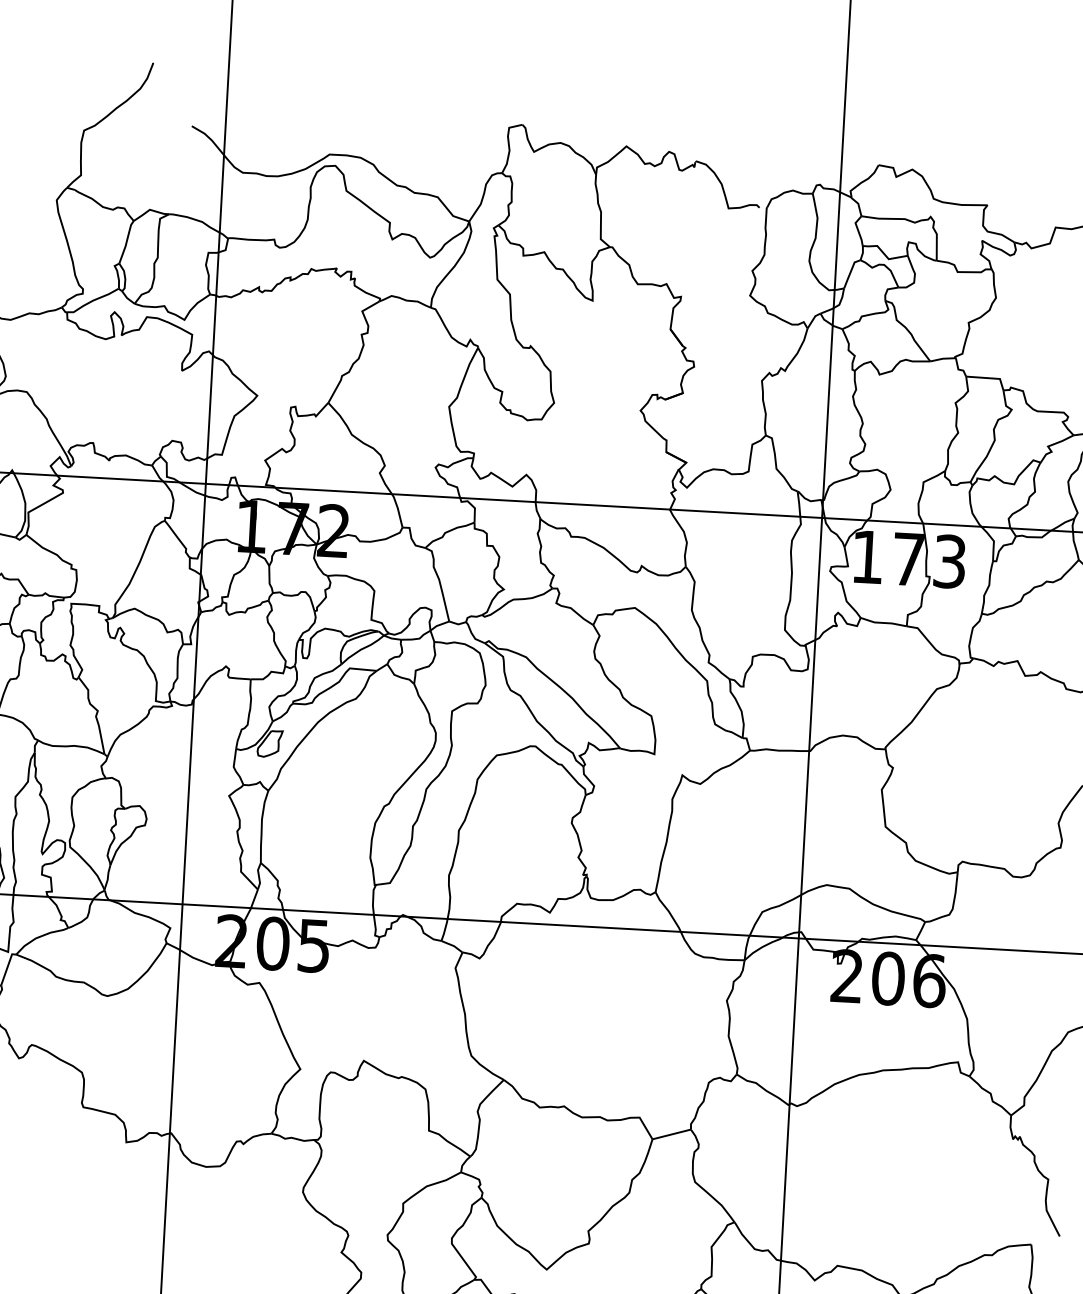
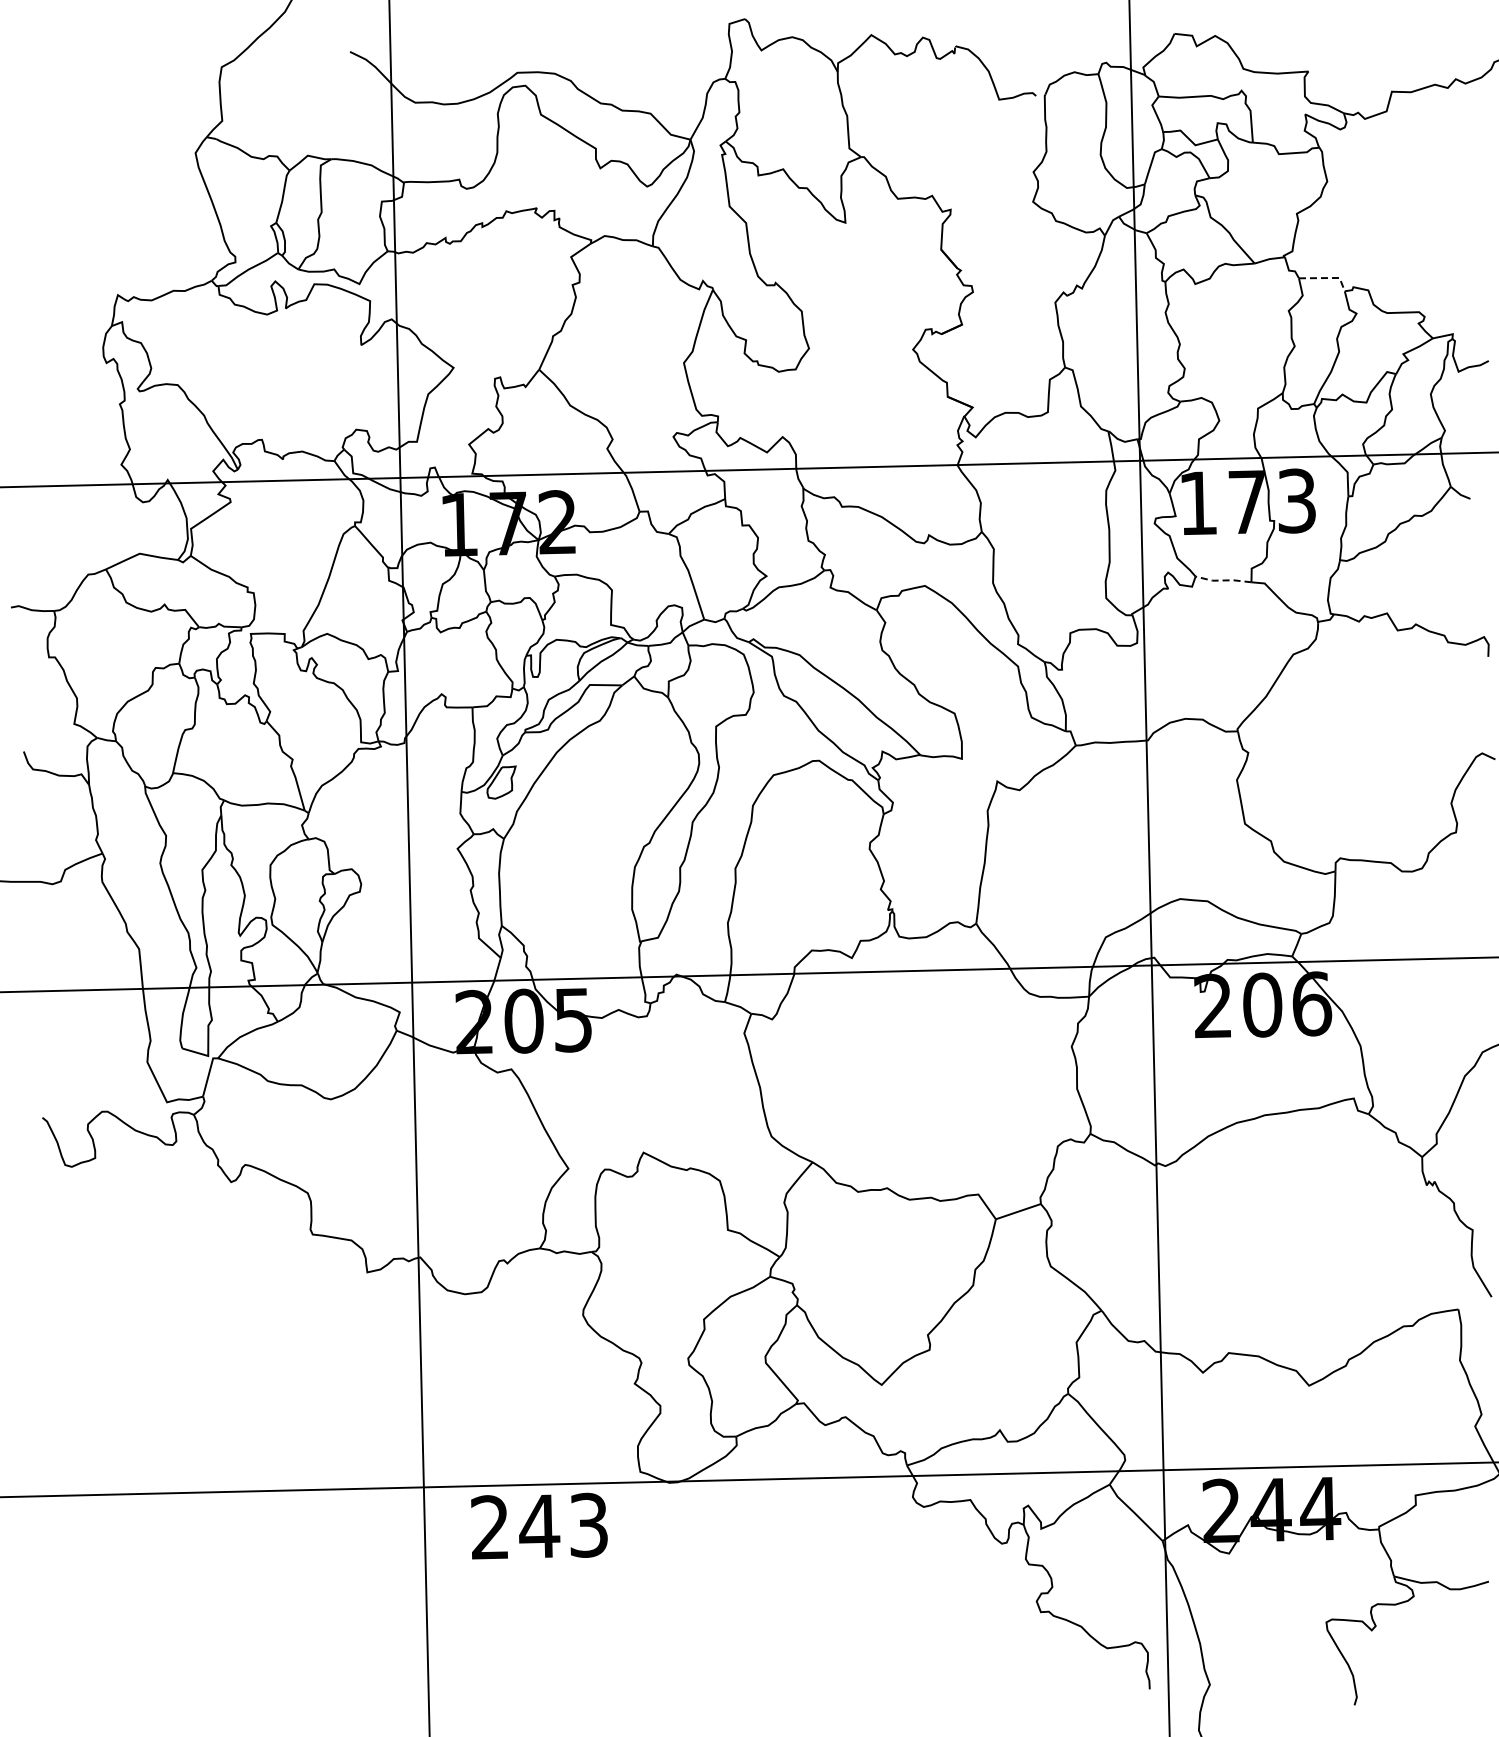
line: (989, 378) -> (1327, 278), solid -> dashed
line: (882, 622) -> (1222, 580), solid -> dashed

